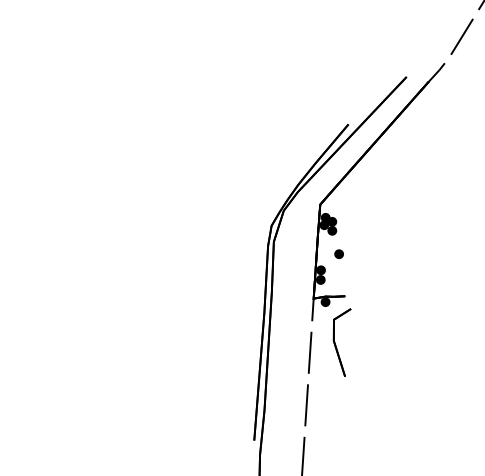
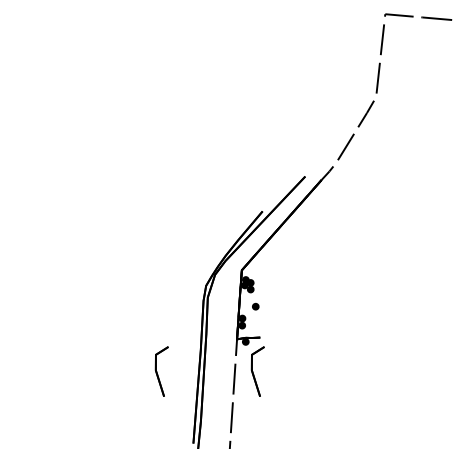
part: (210, 342) -> (161, 371), added

